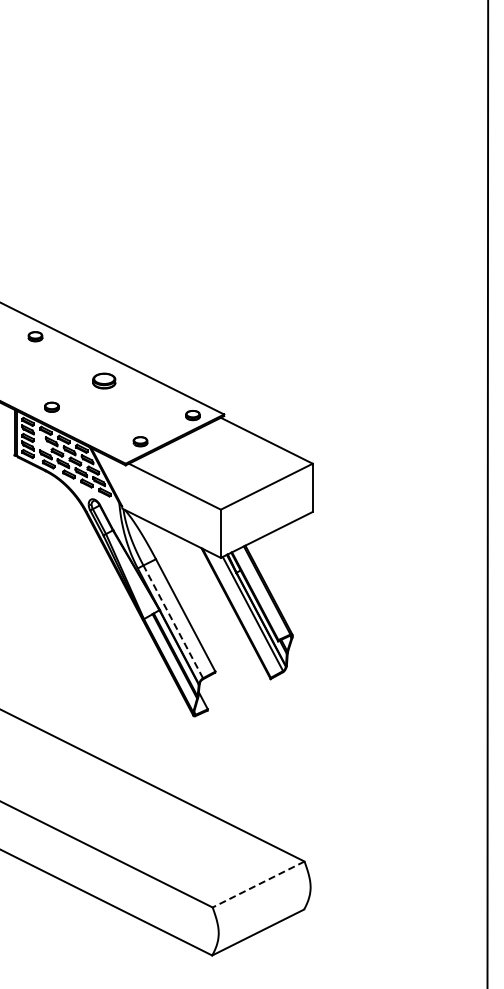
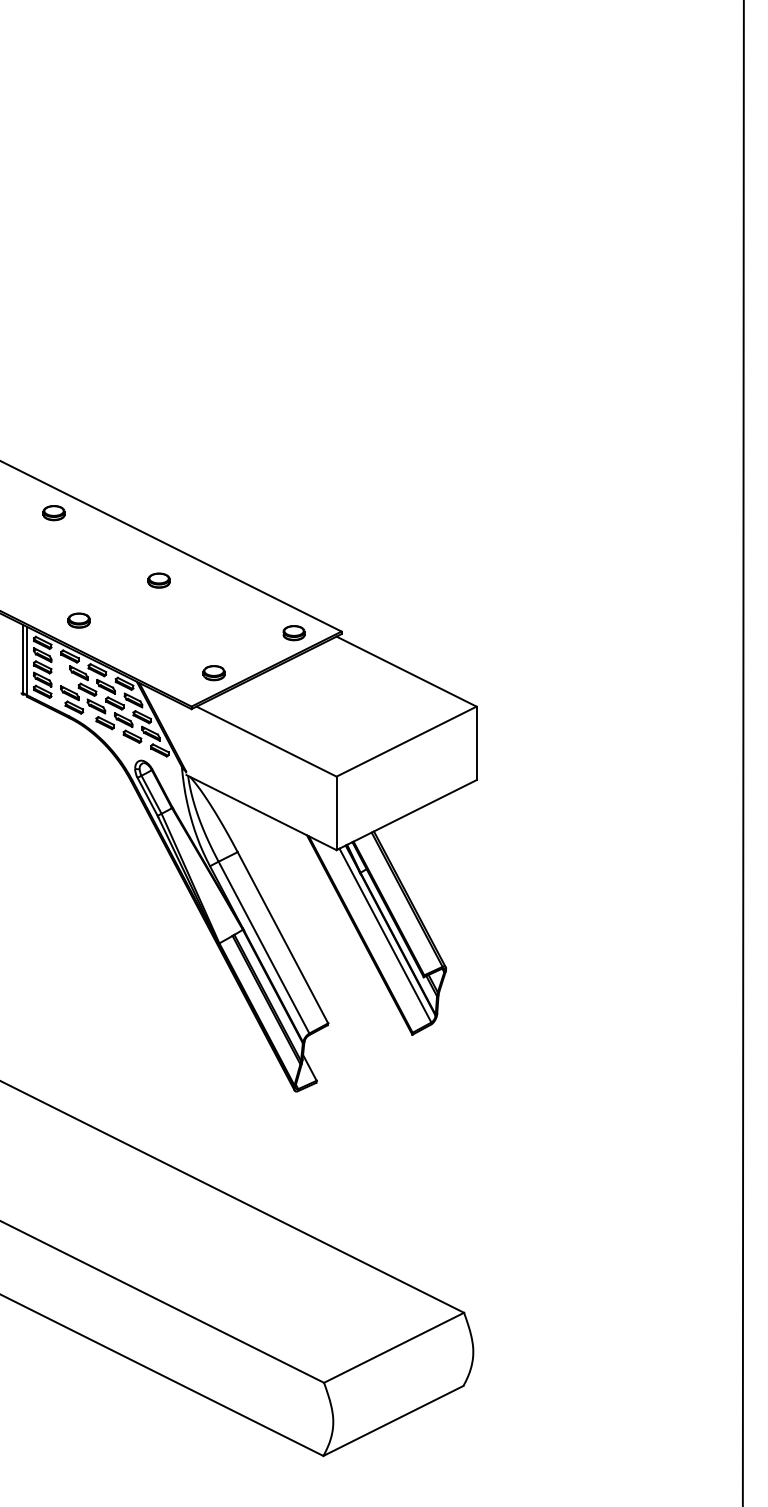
part: (104, 380) -> (159, 579), size x0.62
line: (173, 621) -> (264, 947), dashed -> solid
line: (258, 884) -> (393, 1347), dashed -> solid

